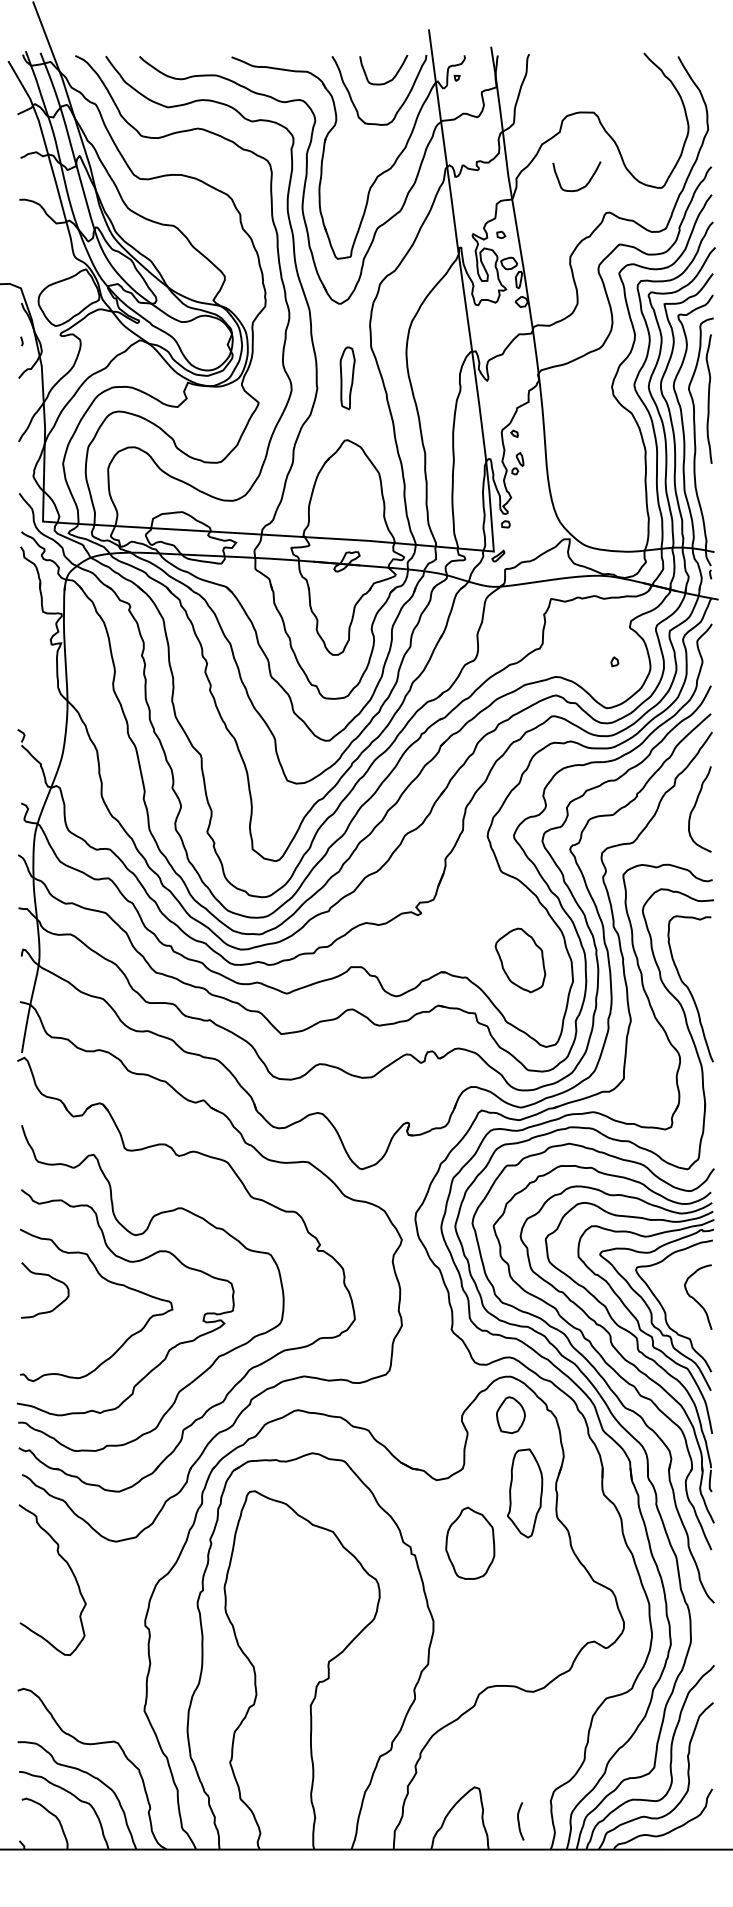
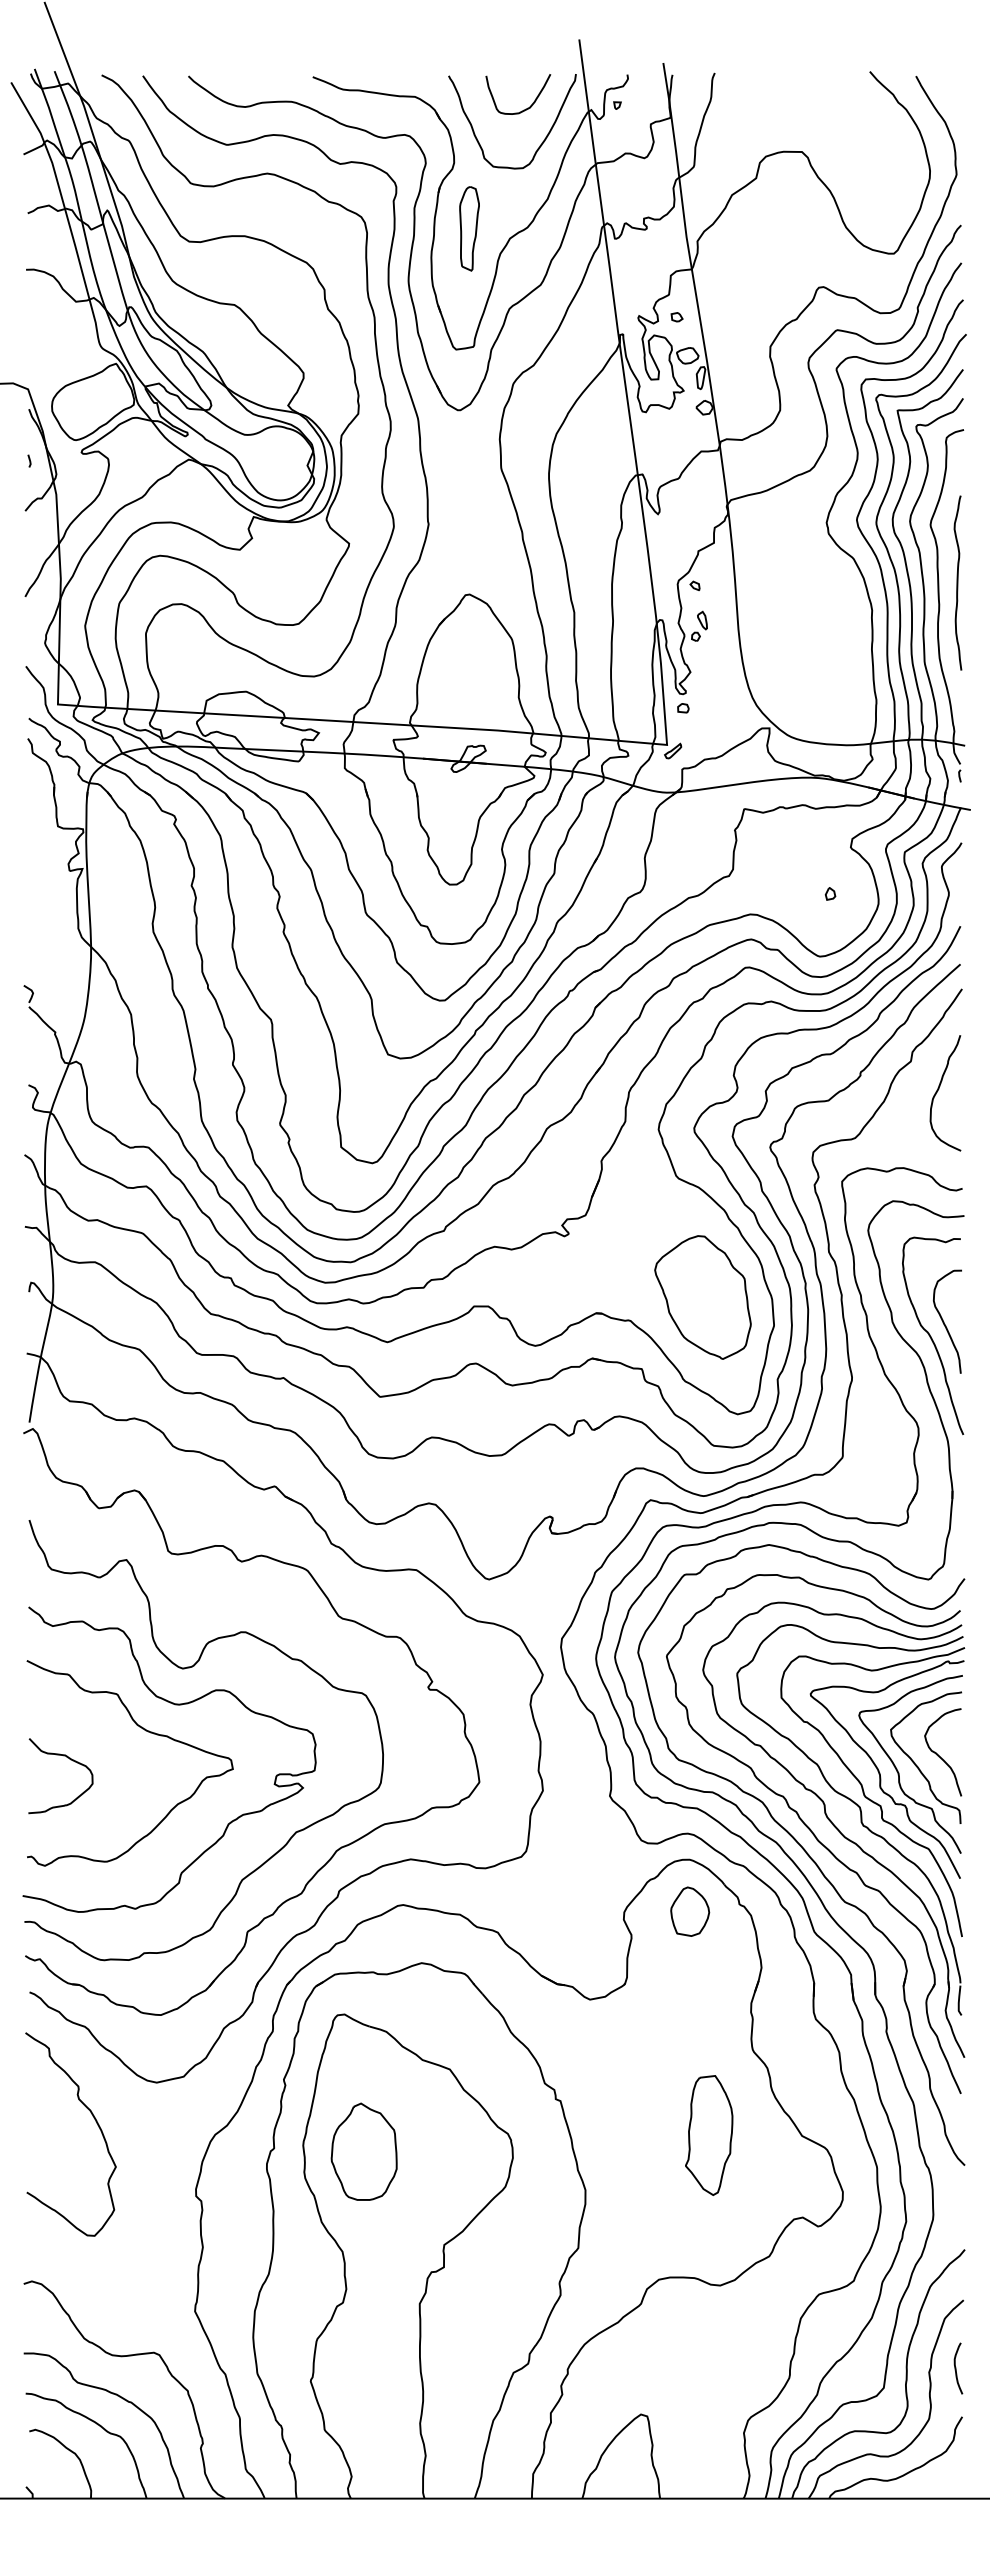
curve: (582, 187) -> (786, 252), removed
part: (347, 377) -> (469, 228), moved
curve: (708, 398) -> (957, 582), moved
part: (520, 960) -> (702, 1297), size x1.43
curve: (699, 978) -> (944, 1321), added
curve: (52, 1278) -> (70, 1760), moved
curve: (679, 1306) -> (917, 1765), added
part: (525, 1493) -> (709, 2135), moved
part: (469, 1543) -> (363, 2151), moved
curve: (519, 1821) -> (956, 2368), moved

